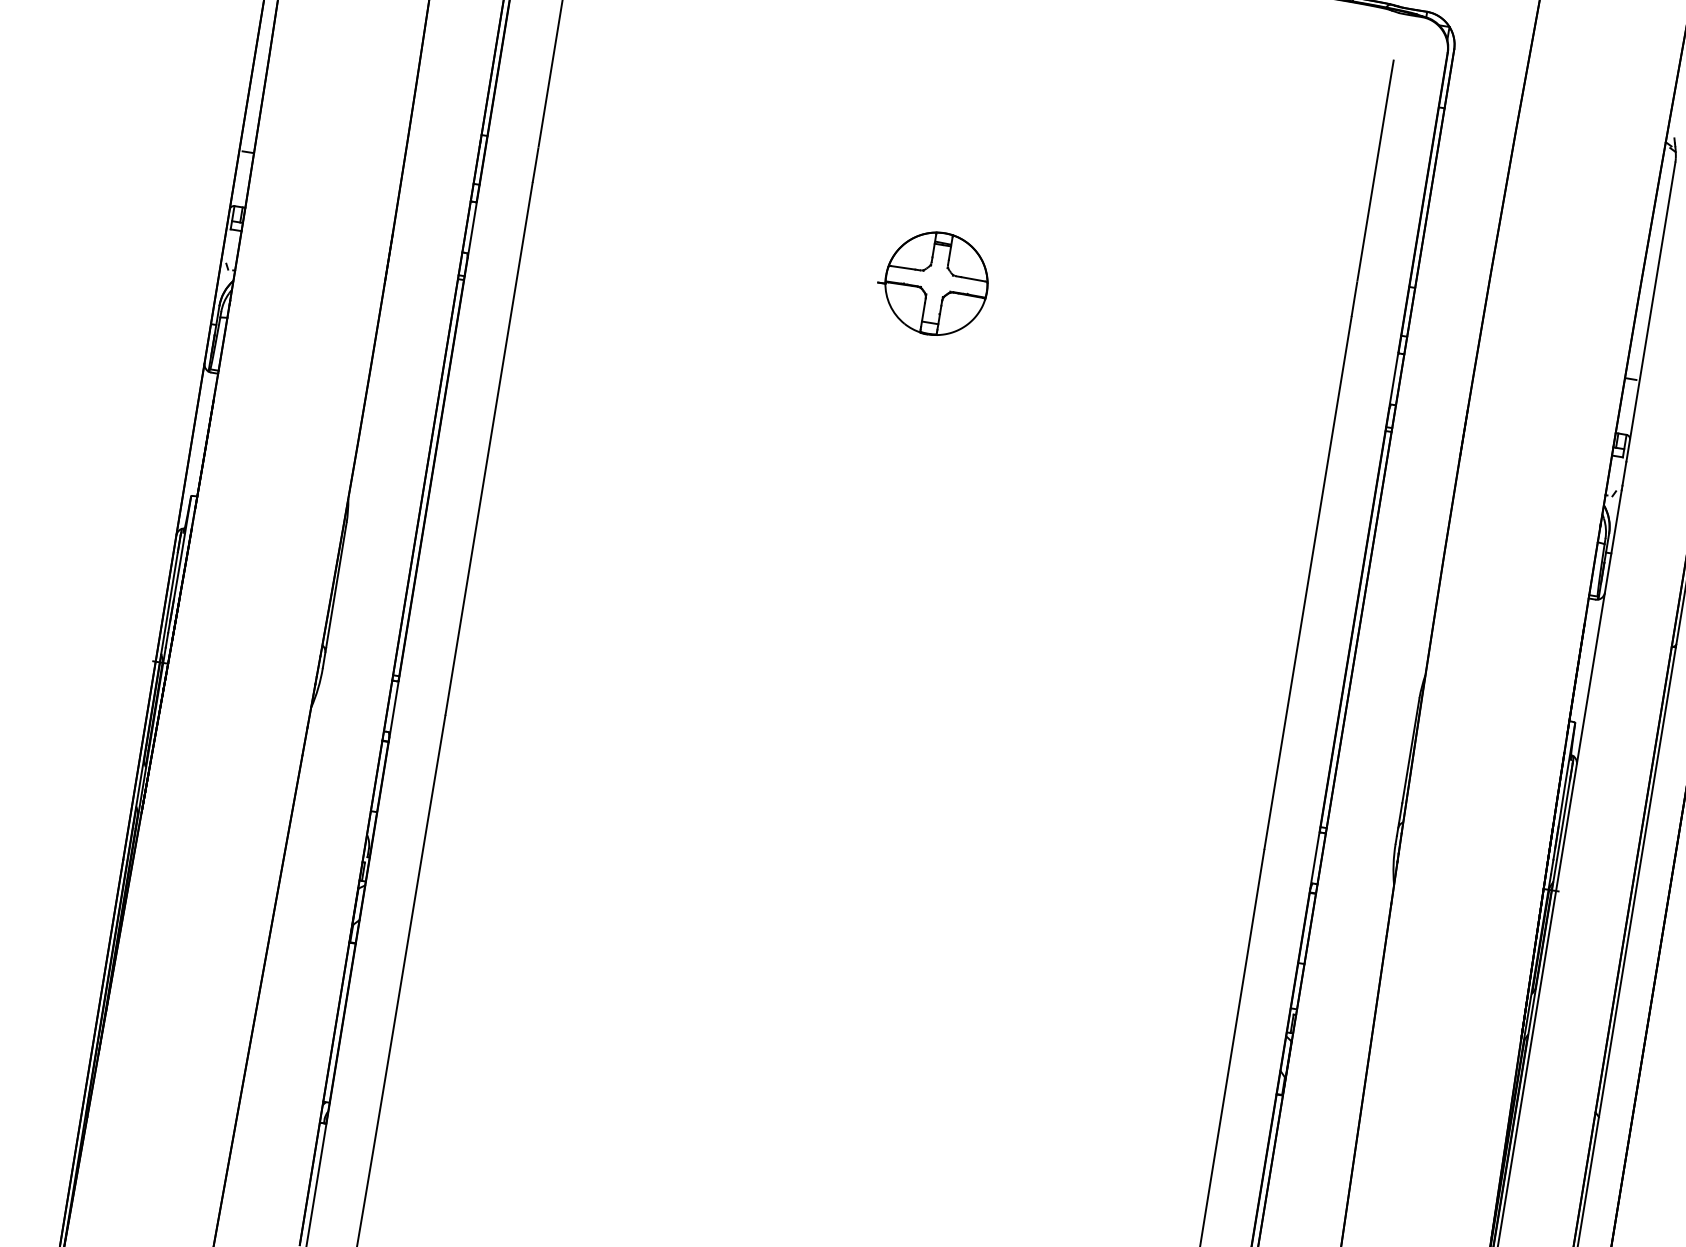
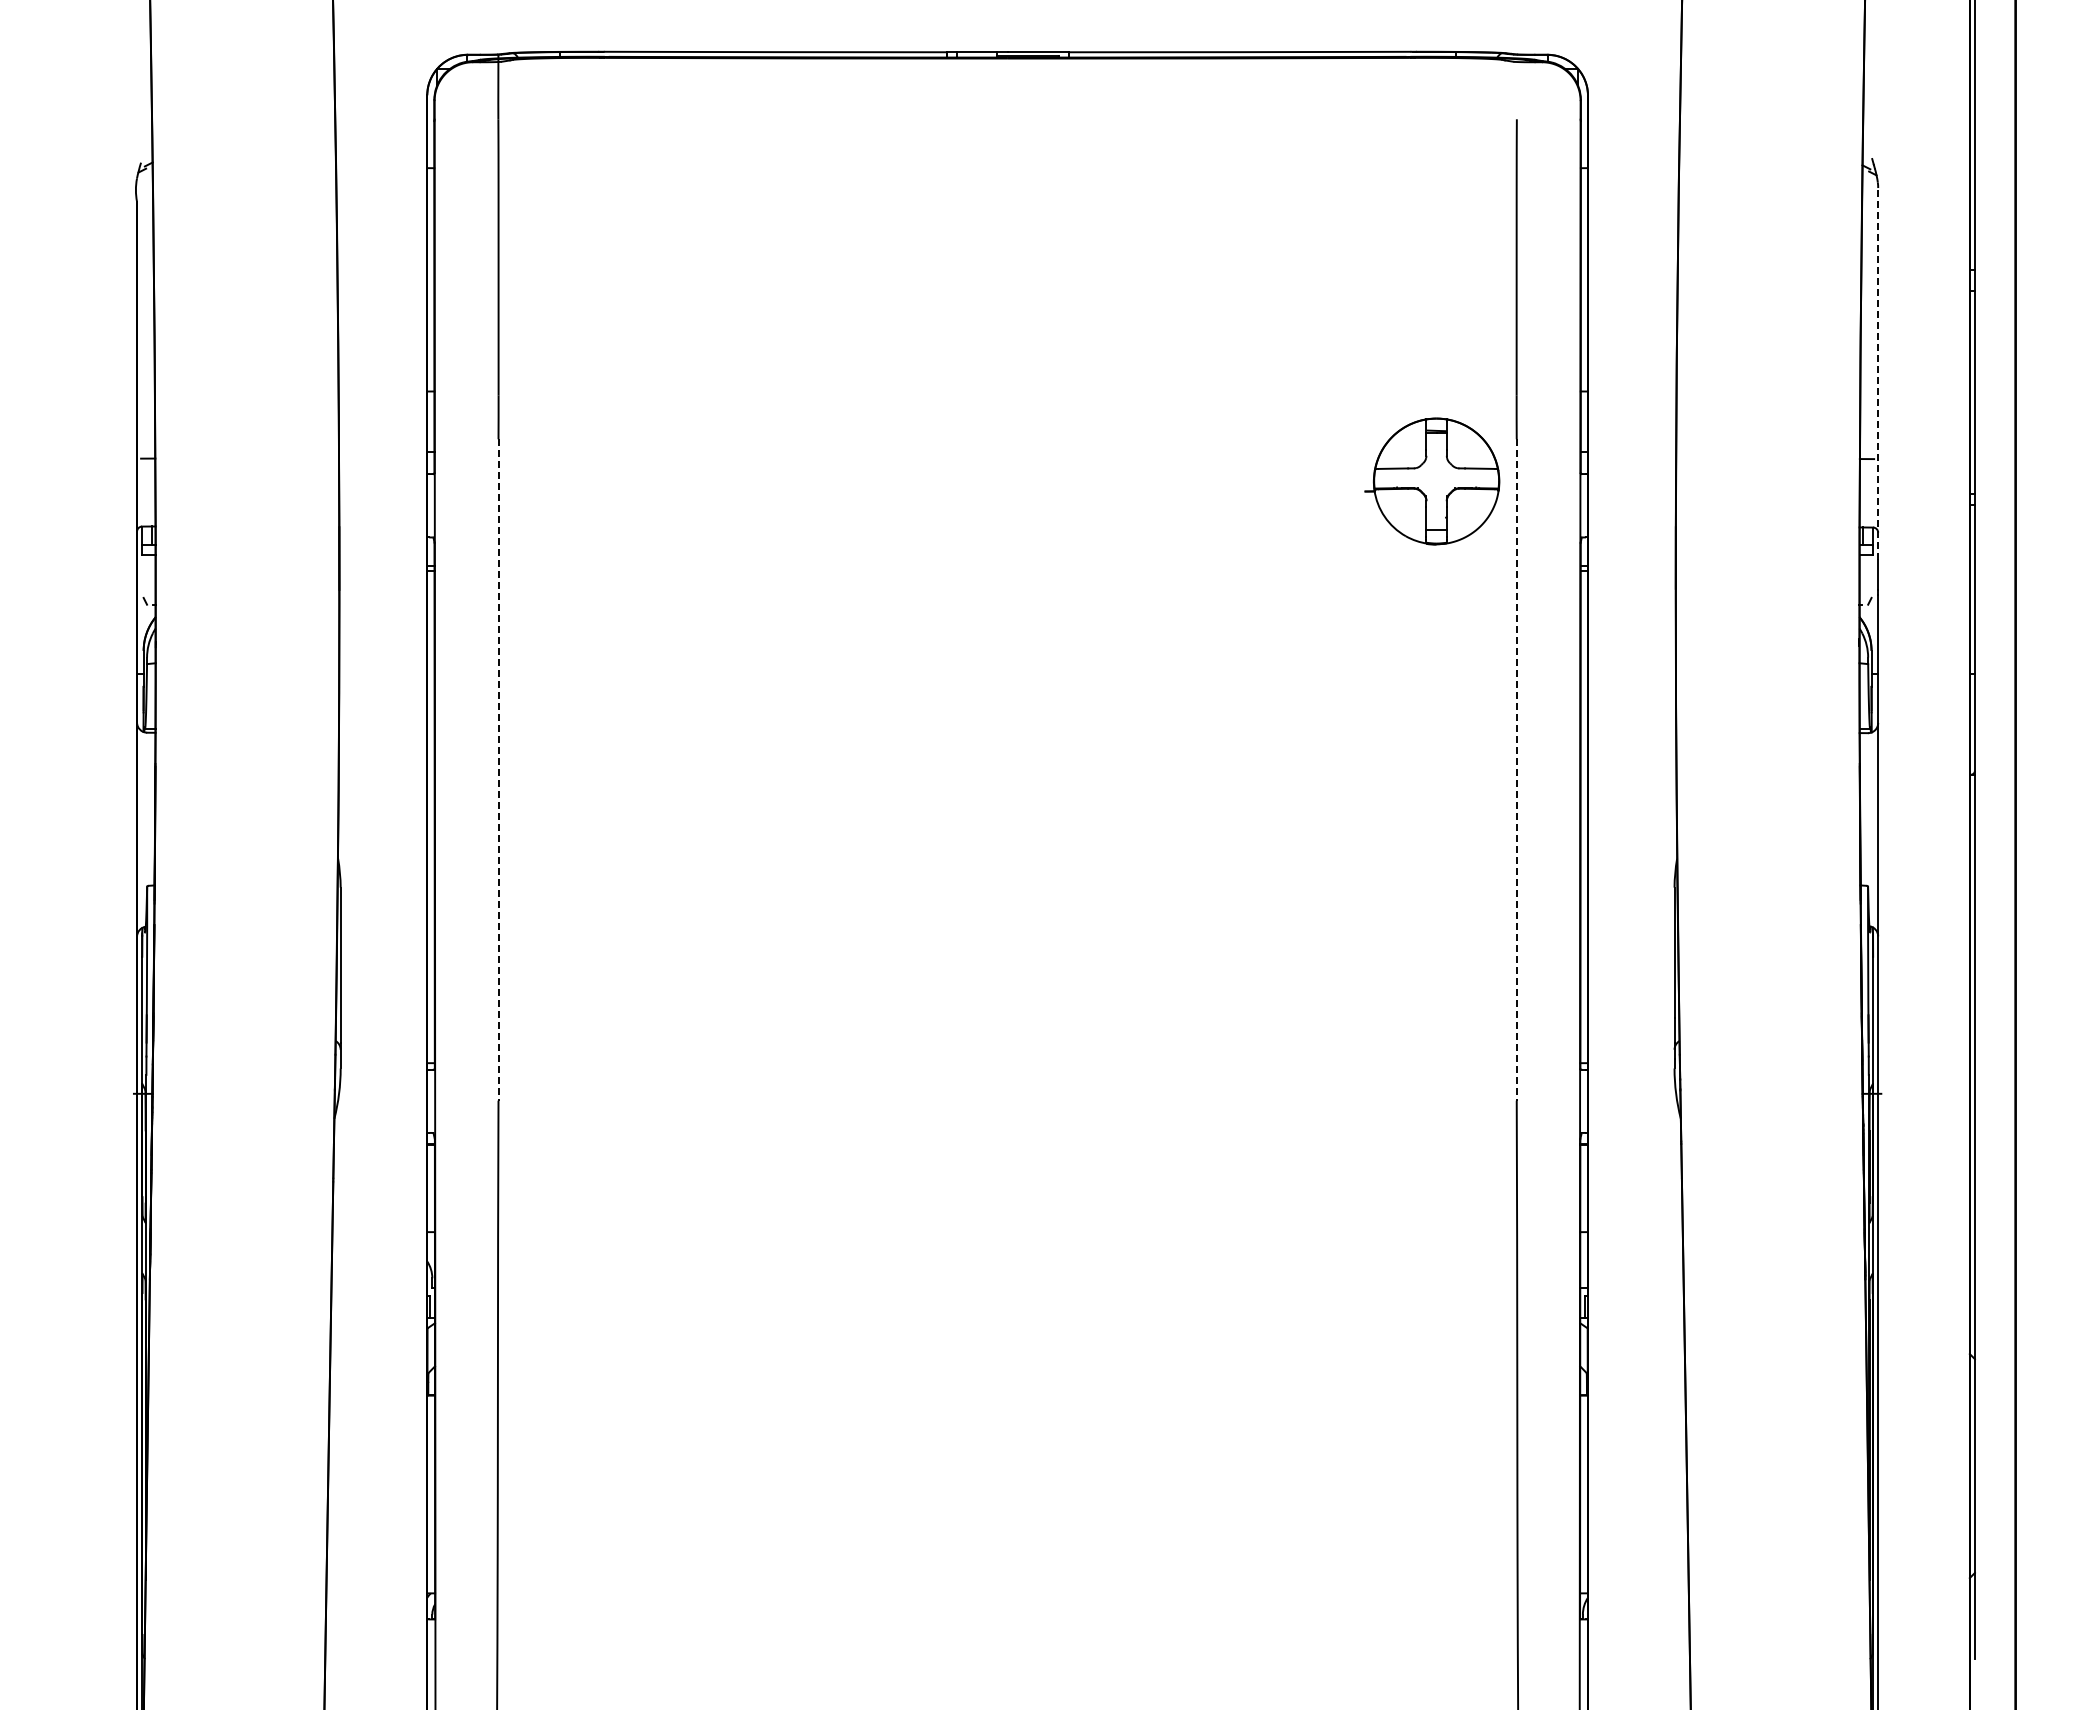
part: (933, 283) -> (1432, 481), moved
line: (1651, 311) -> (1878, 373), solid -> dashed
line: (489, 448) -> (498, 769), solid -> dashed
line: (1307, 582) -> (1516, 769), solid -> dashed

